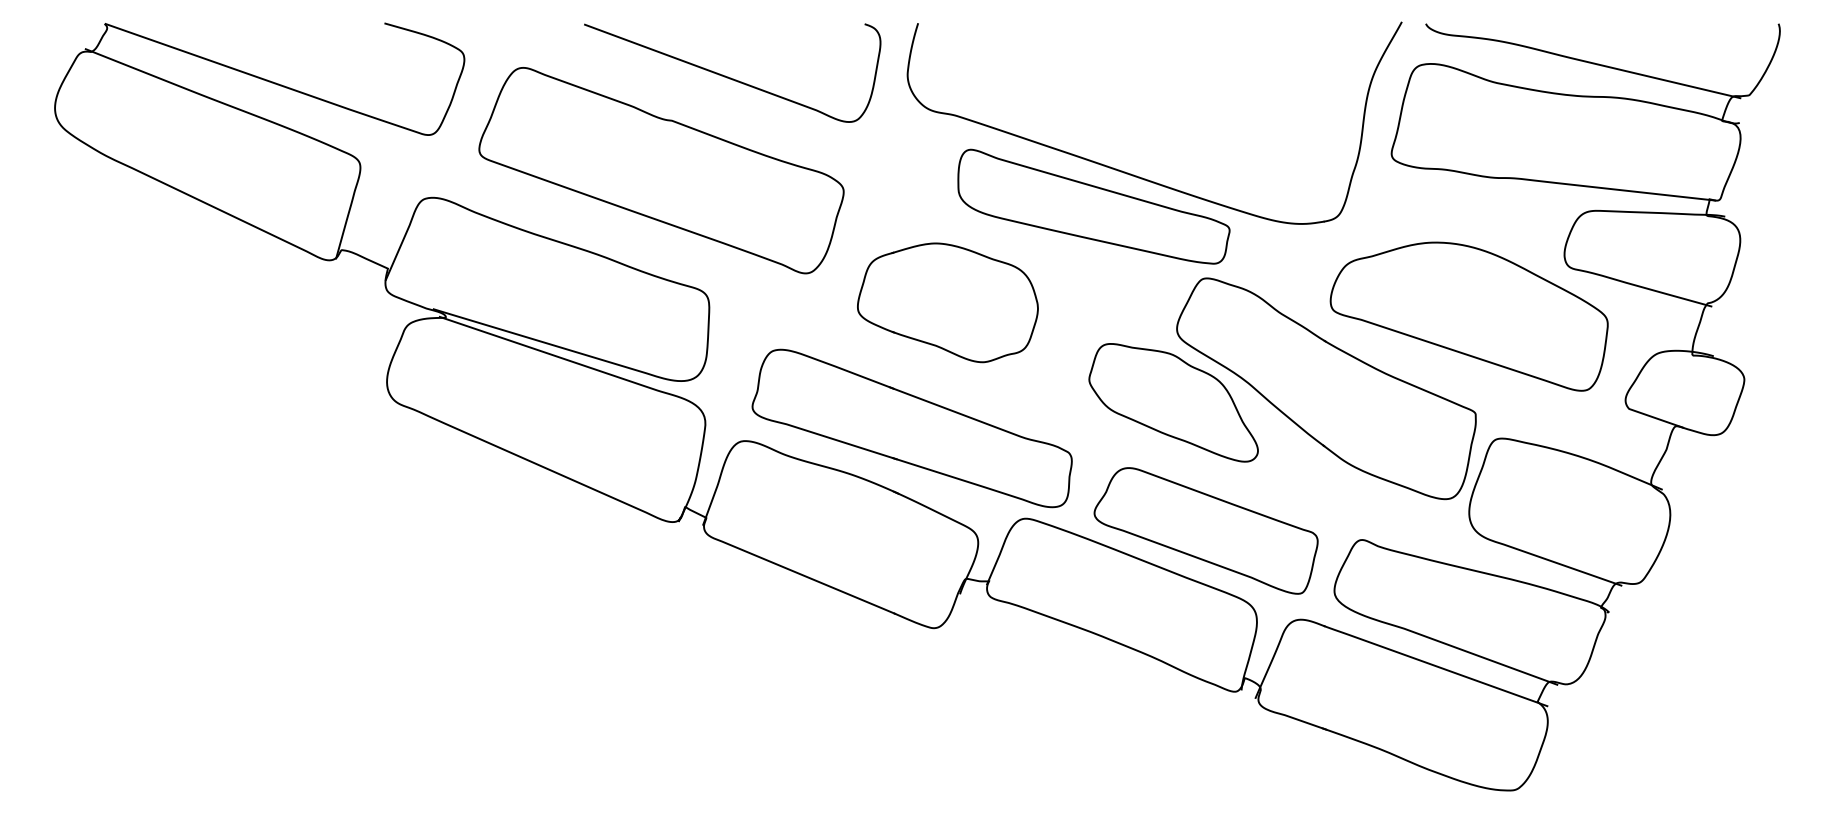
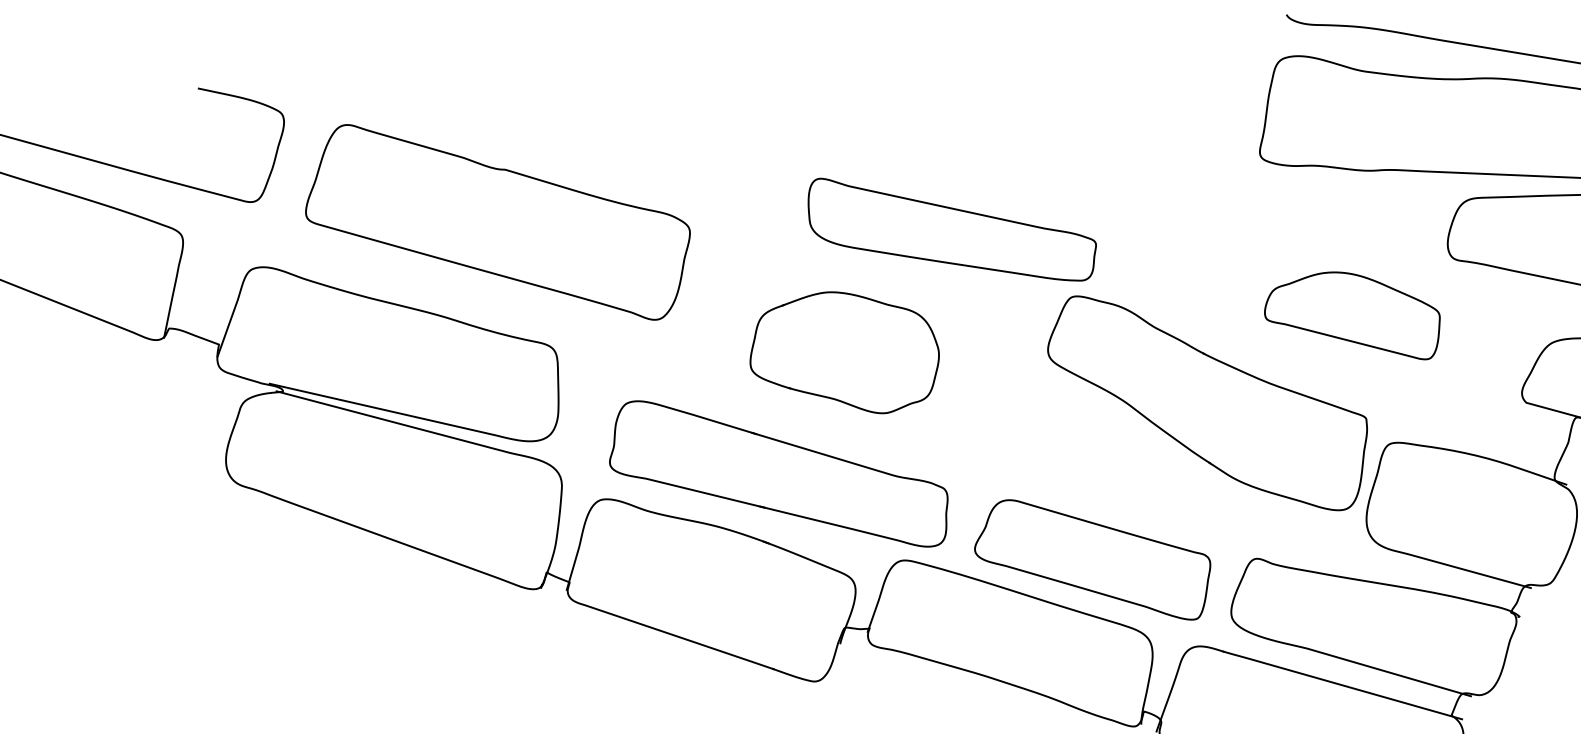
curve: (730, 77) -> (563, 120), removed
part: (1136, 175) -> (994, 193), removed
part: (947, 302) -> (843, 353), moved
part: (1468, 316) -> (1351, 317), size x0.6
part: (1173, 402) -> (1049, 428), removed

